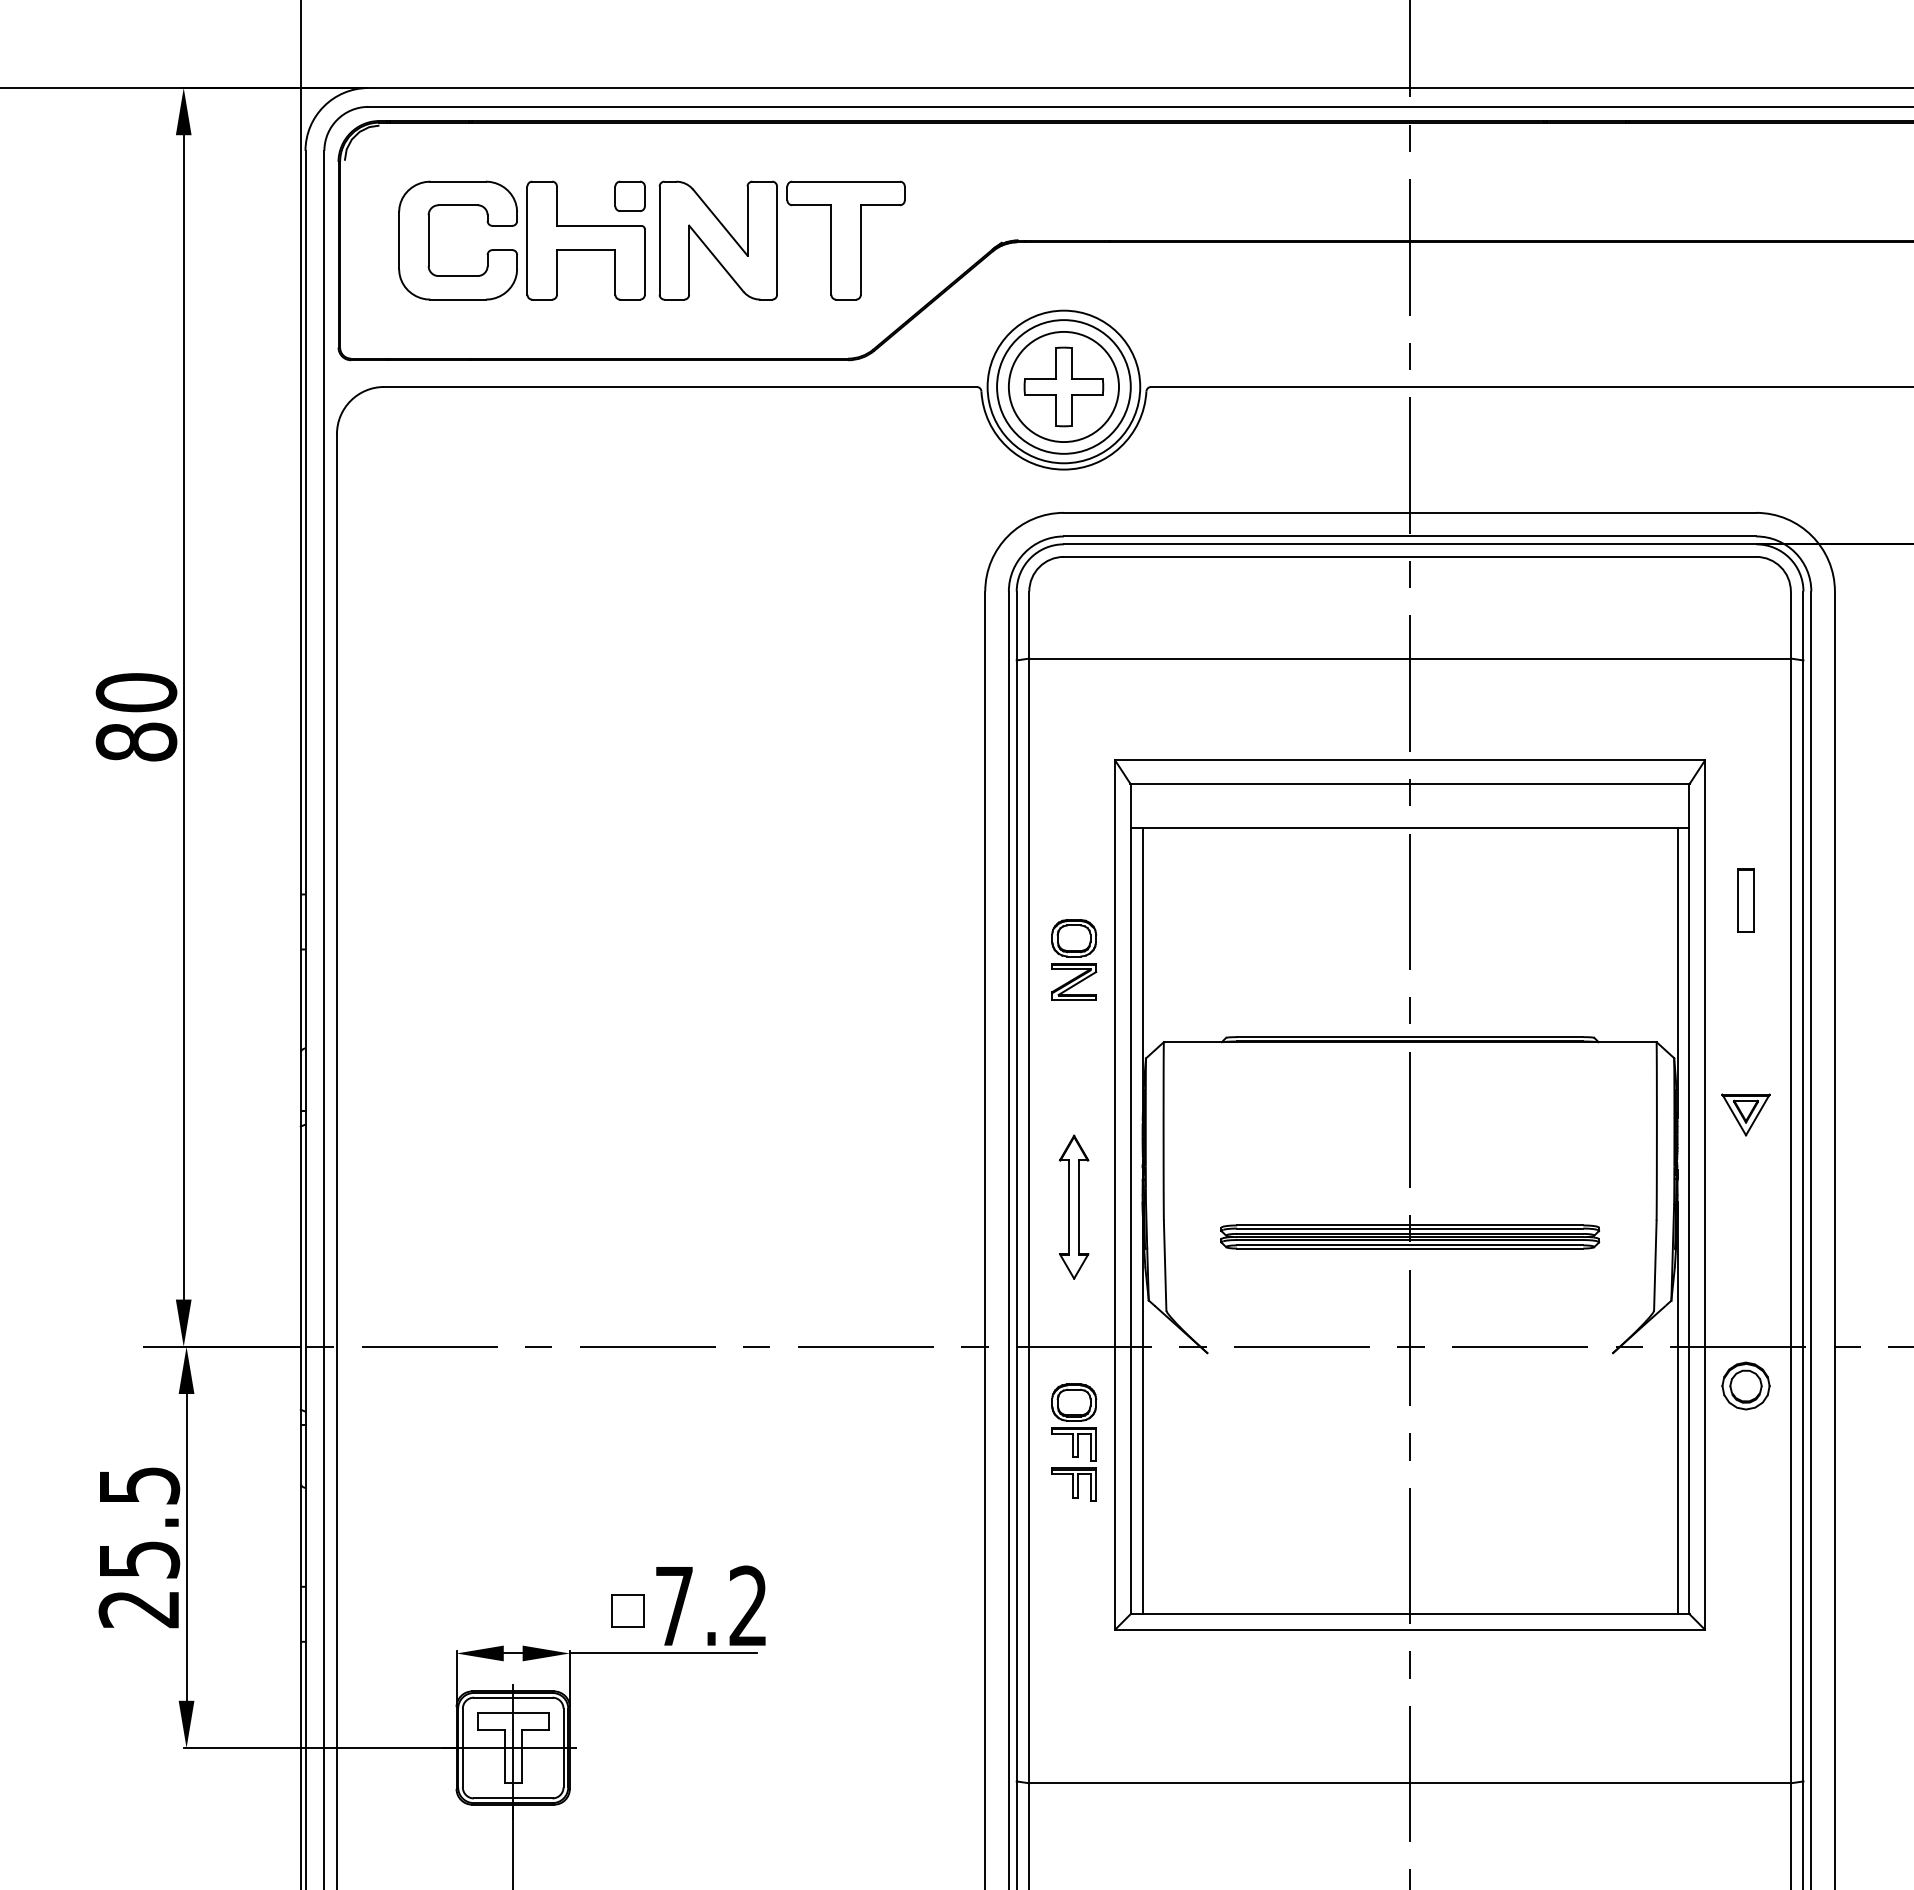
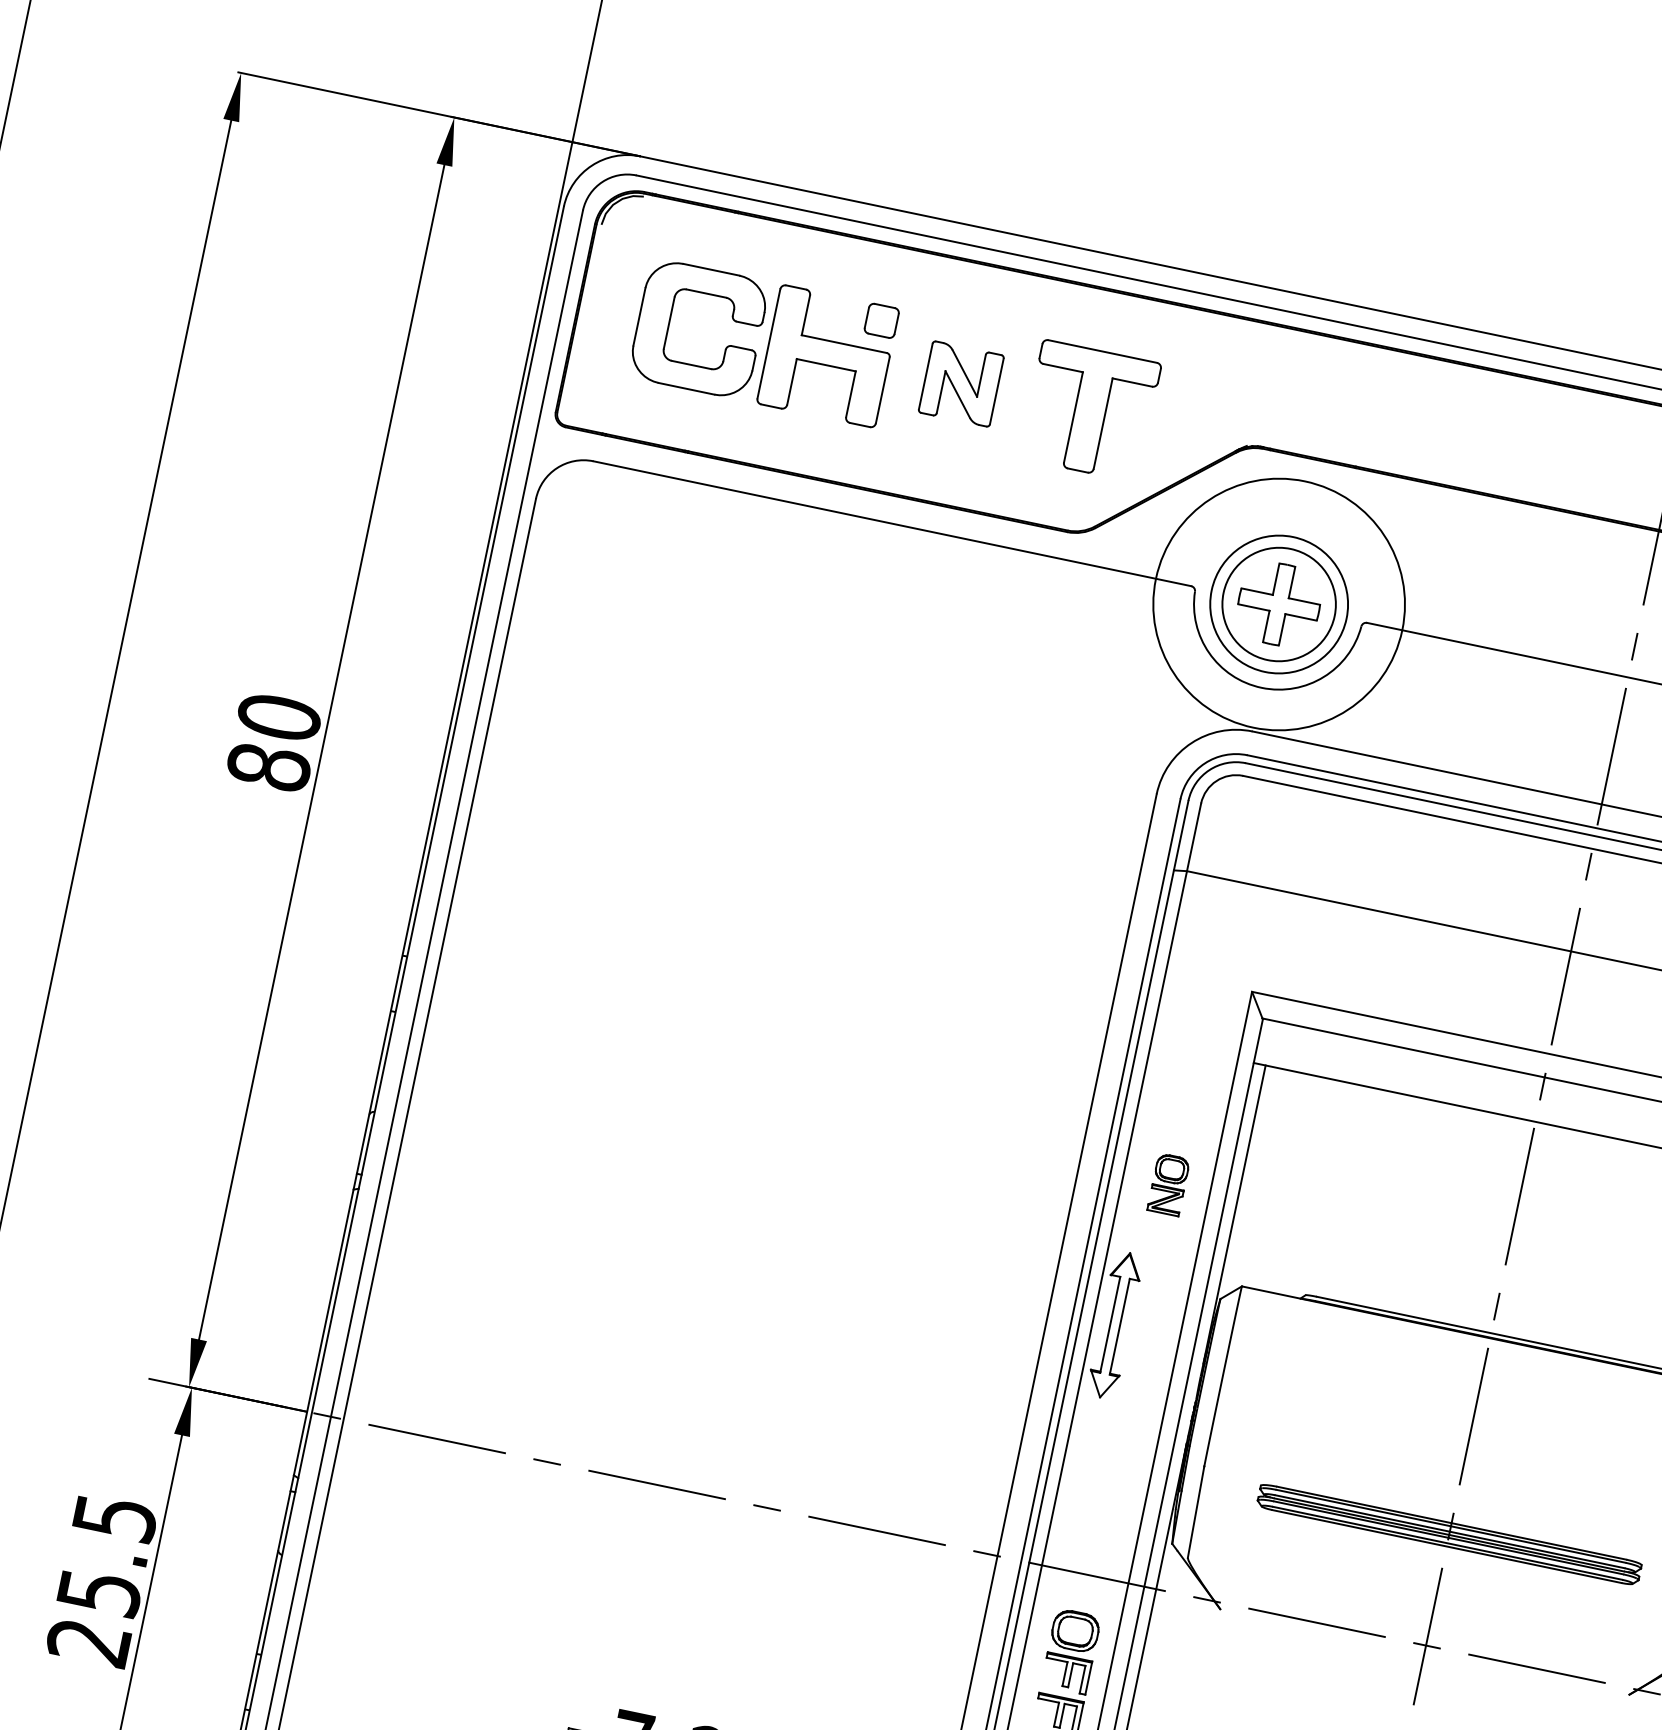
part: (717, 240) -> (960, 383), size x0.6
circle: (1063, 386) -> (1278, 603), size x1.6
part: (1074, 959) -> (1169, 1184), size x0.7
part: (1074, 1206) -> (1115, 1324), moved

